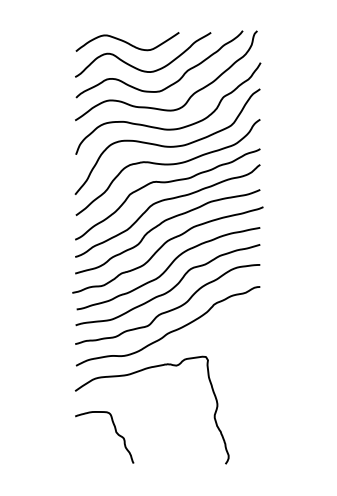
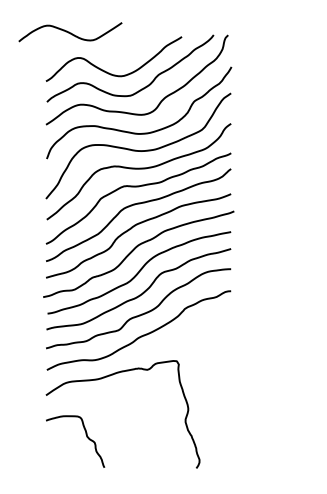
curve: (126, 41) -> (69, 31), moved

